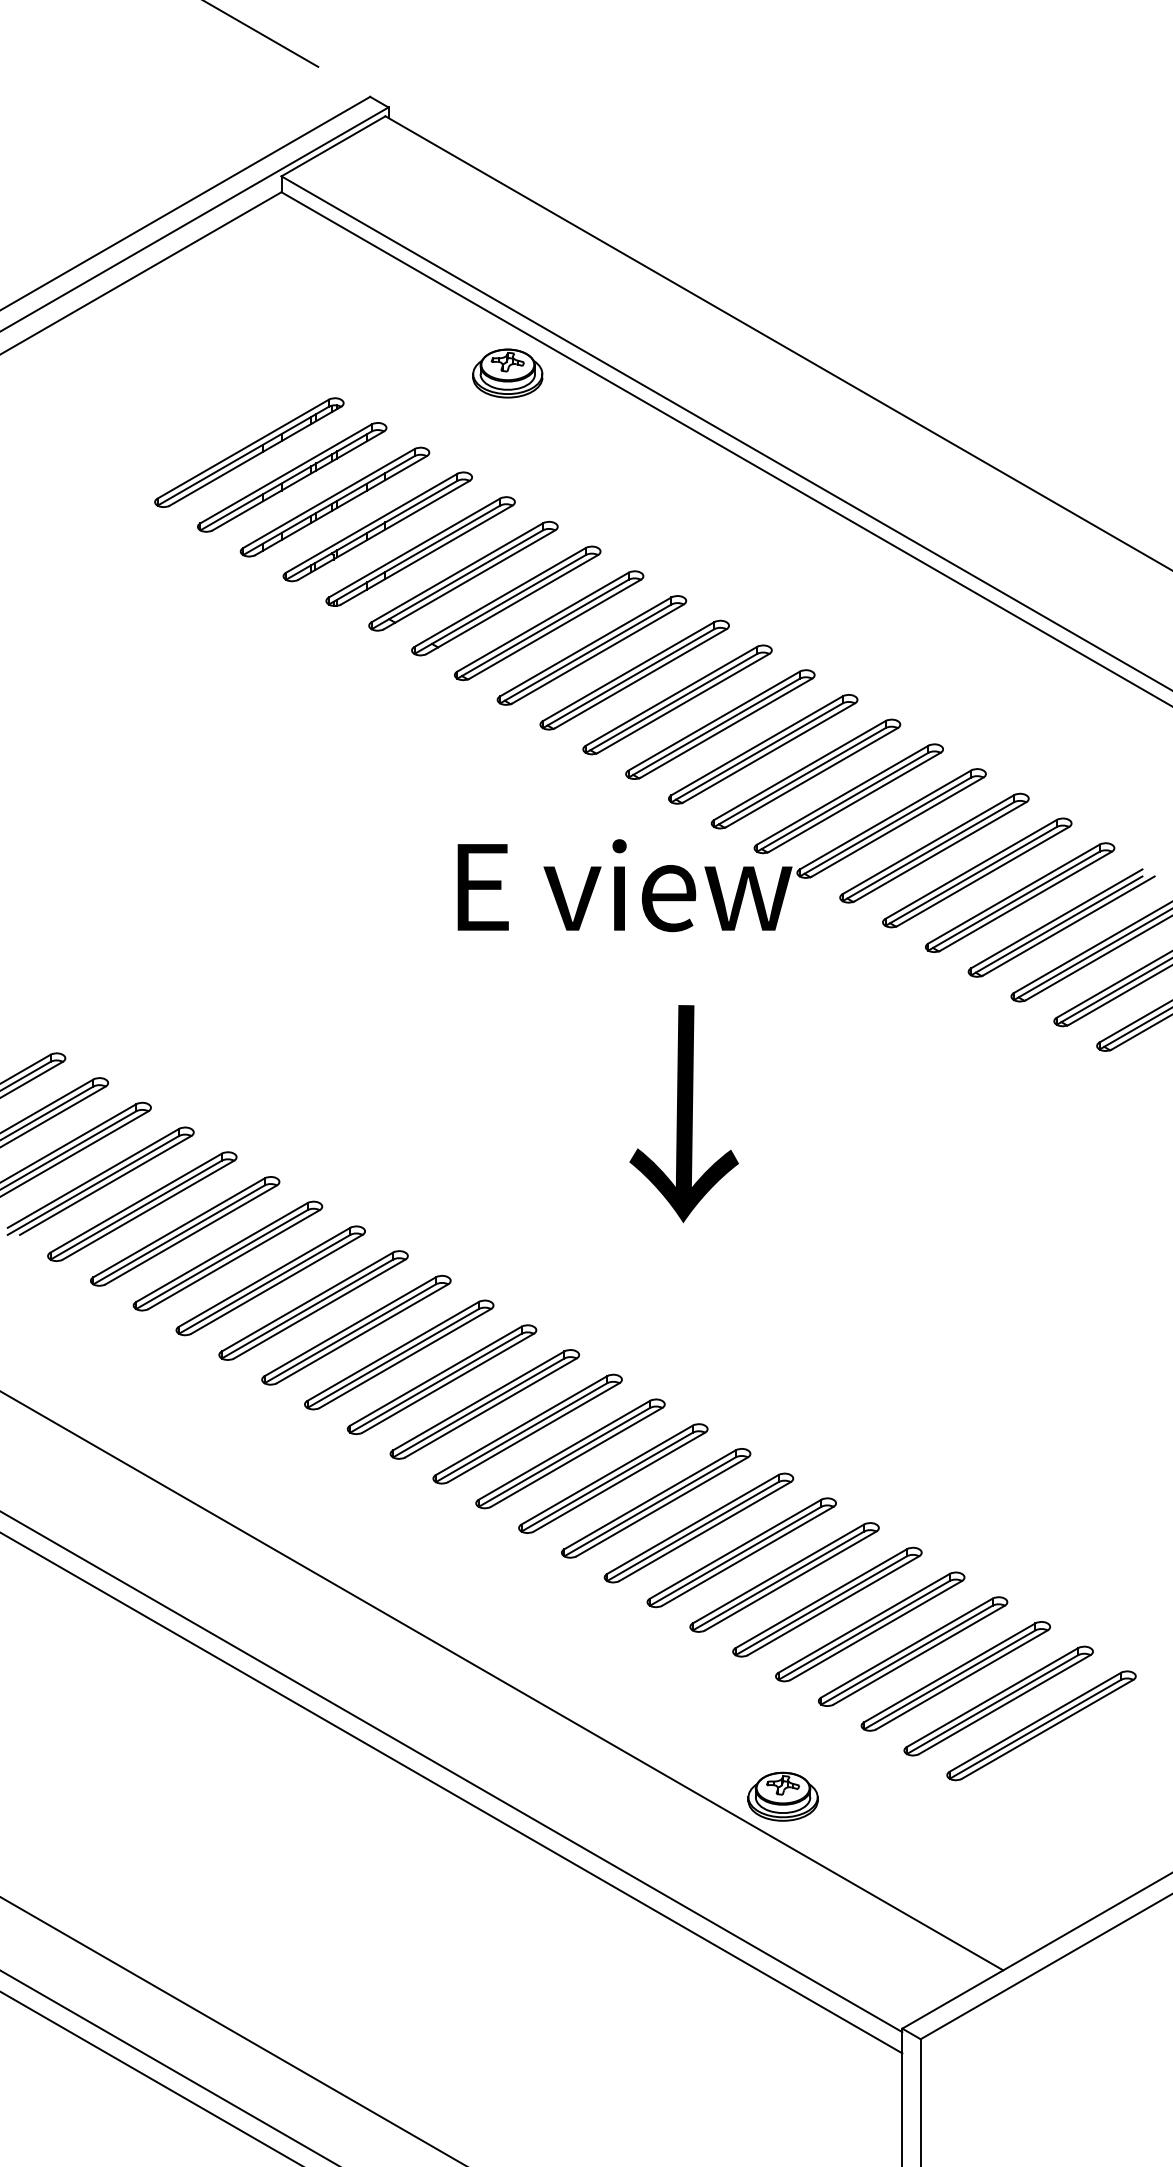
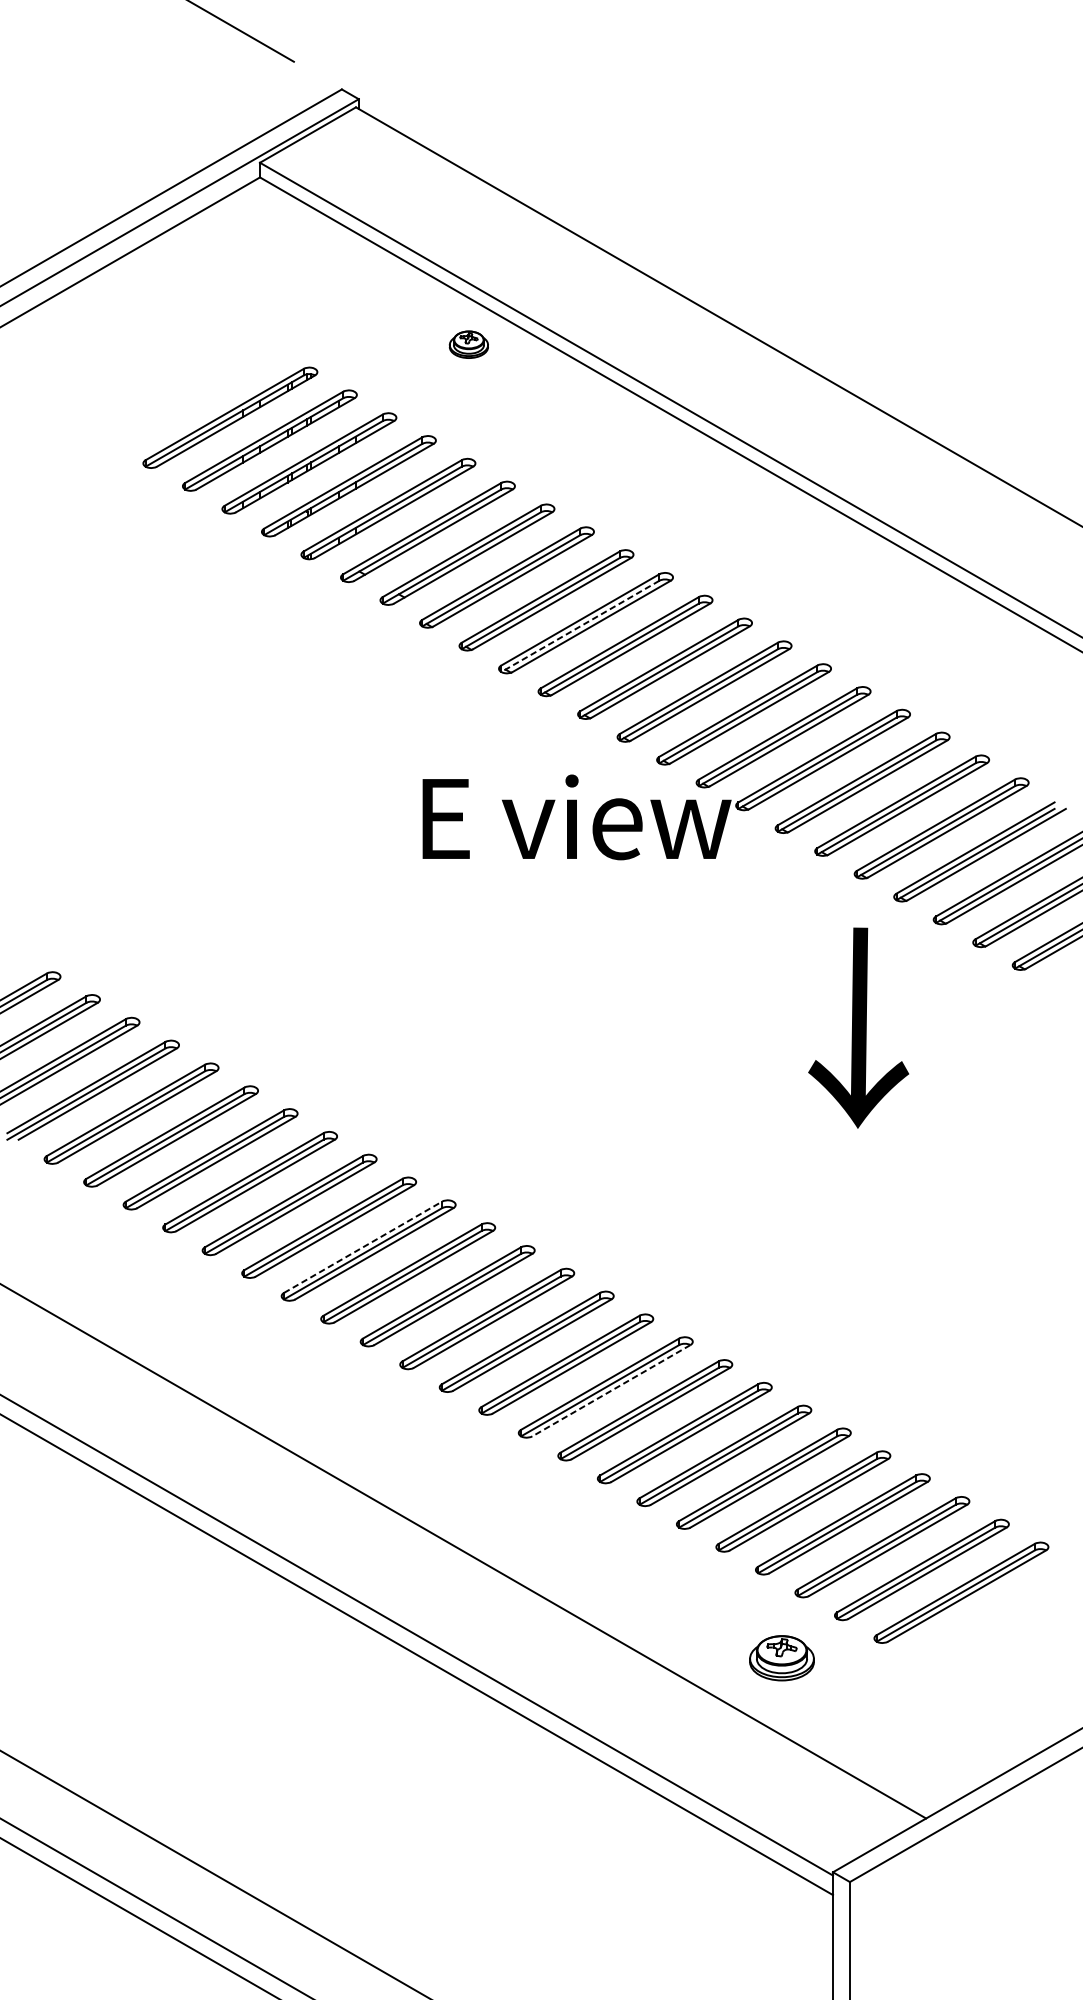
part: (507, 373) -> (468, 344), size x0.6
line: (628, 678) -> (580, 626), solid -> dashed
text: (683, 1114) -> (858, 1028), moved
line: (393, 1351) -> (363, 1247), solid -> dashed
line: (662, 1506) -> (611, 1390), solid -> dashed
part: (782, 1796) -> (781, 1658), moved

